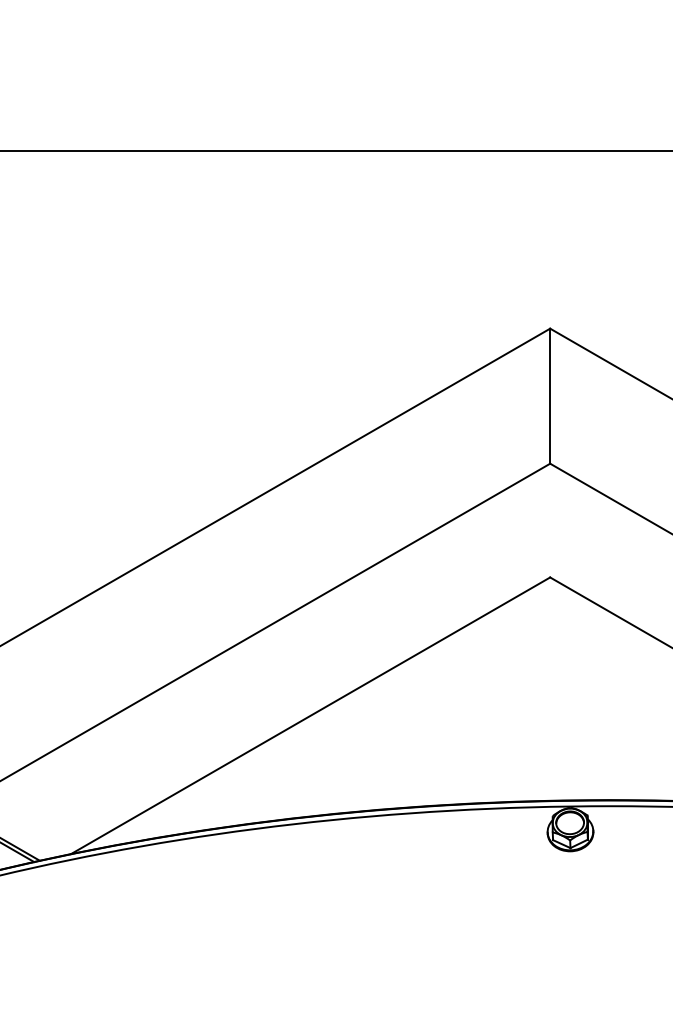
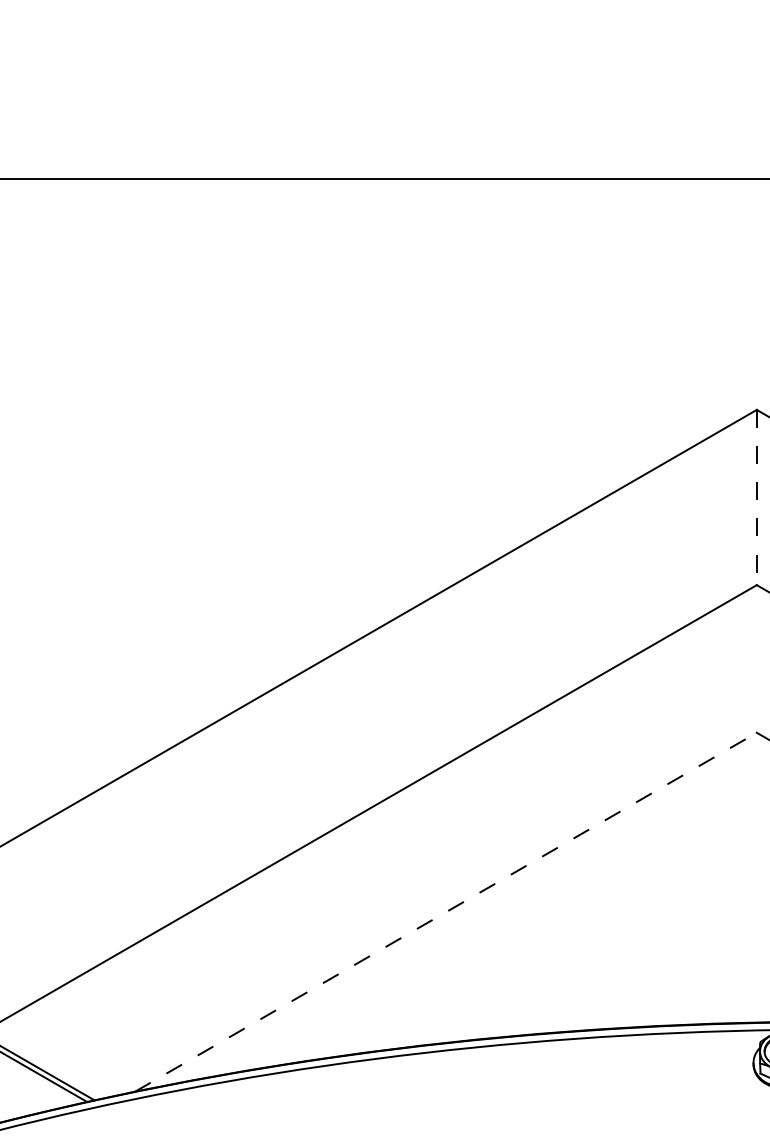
line: (550, 396) -> (757, 497), solid -> dashed
line: (310, 715) -> (445, 911), solid -> dashed

